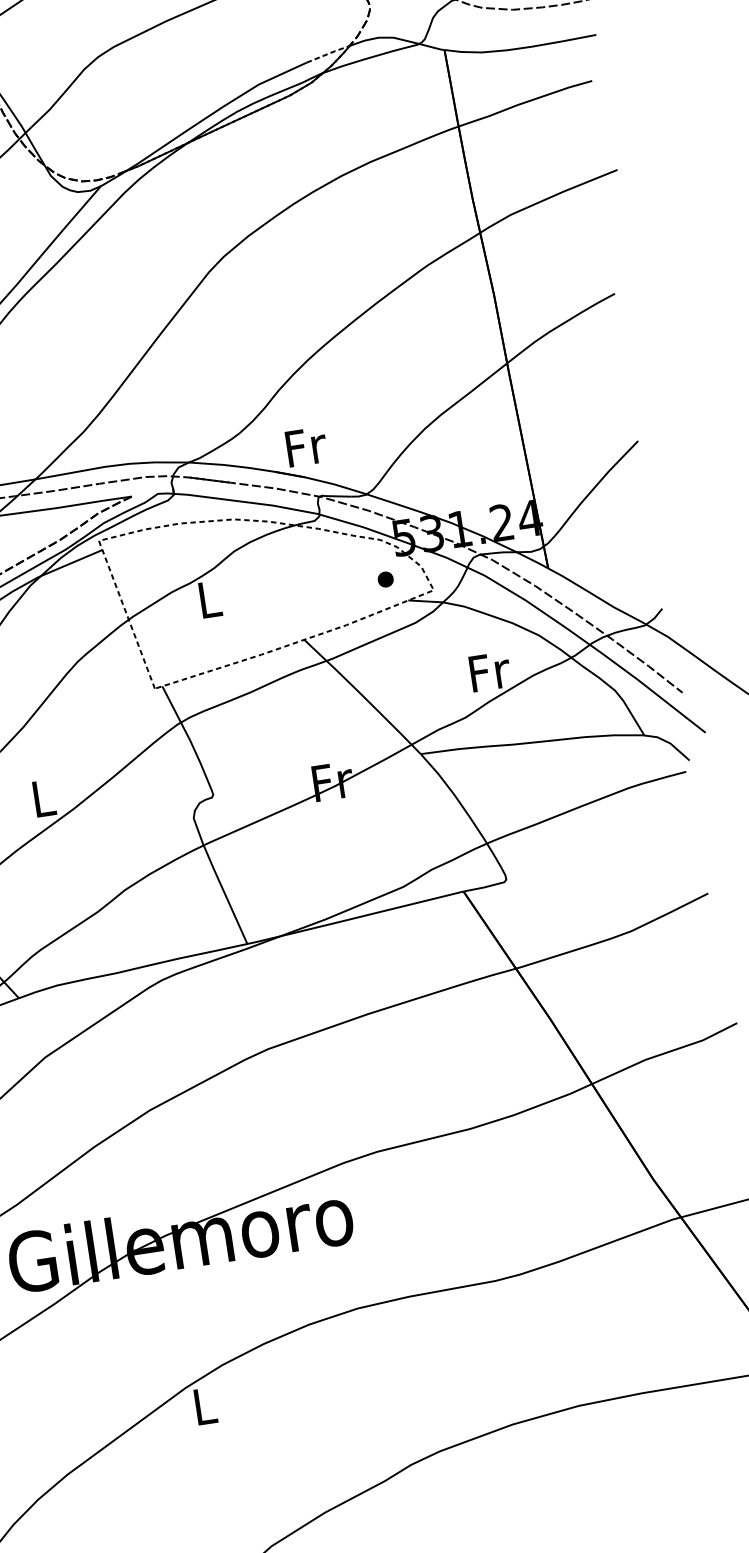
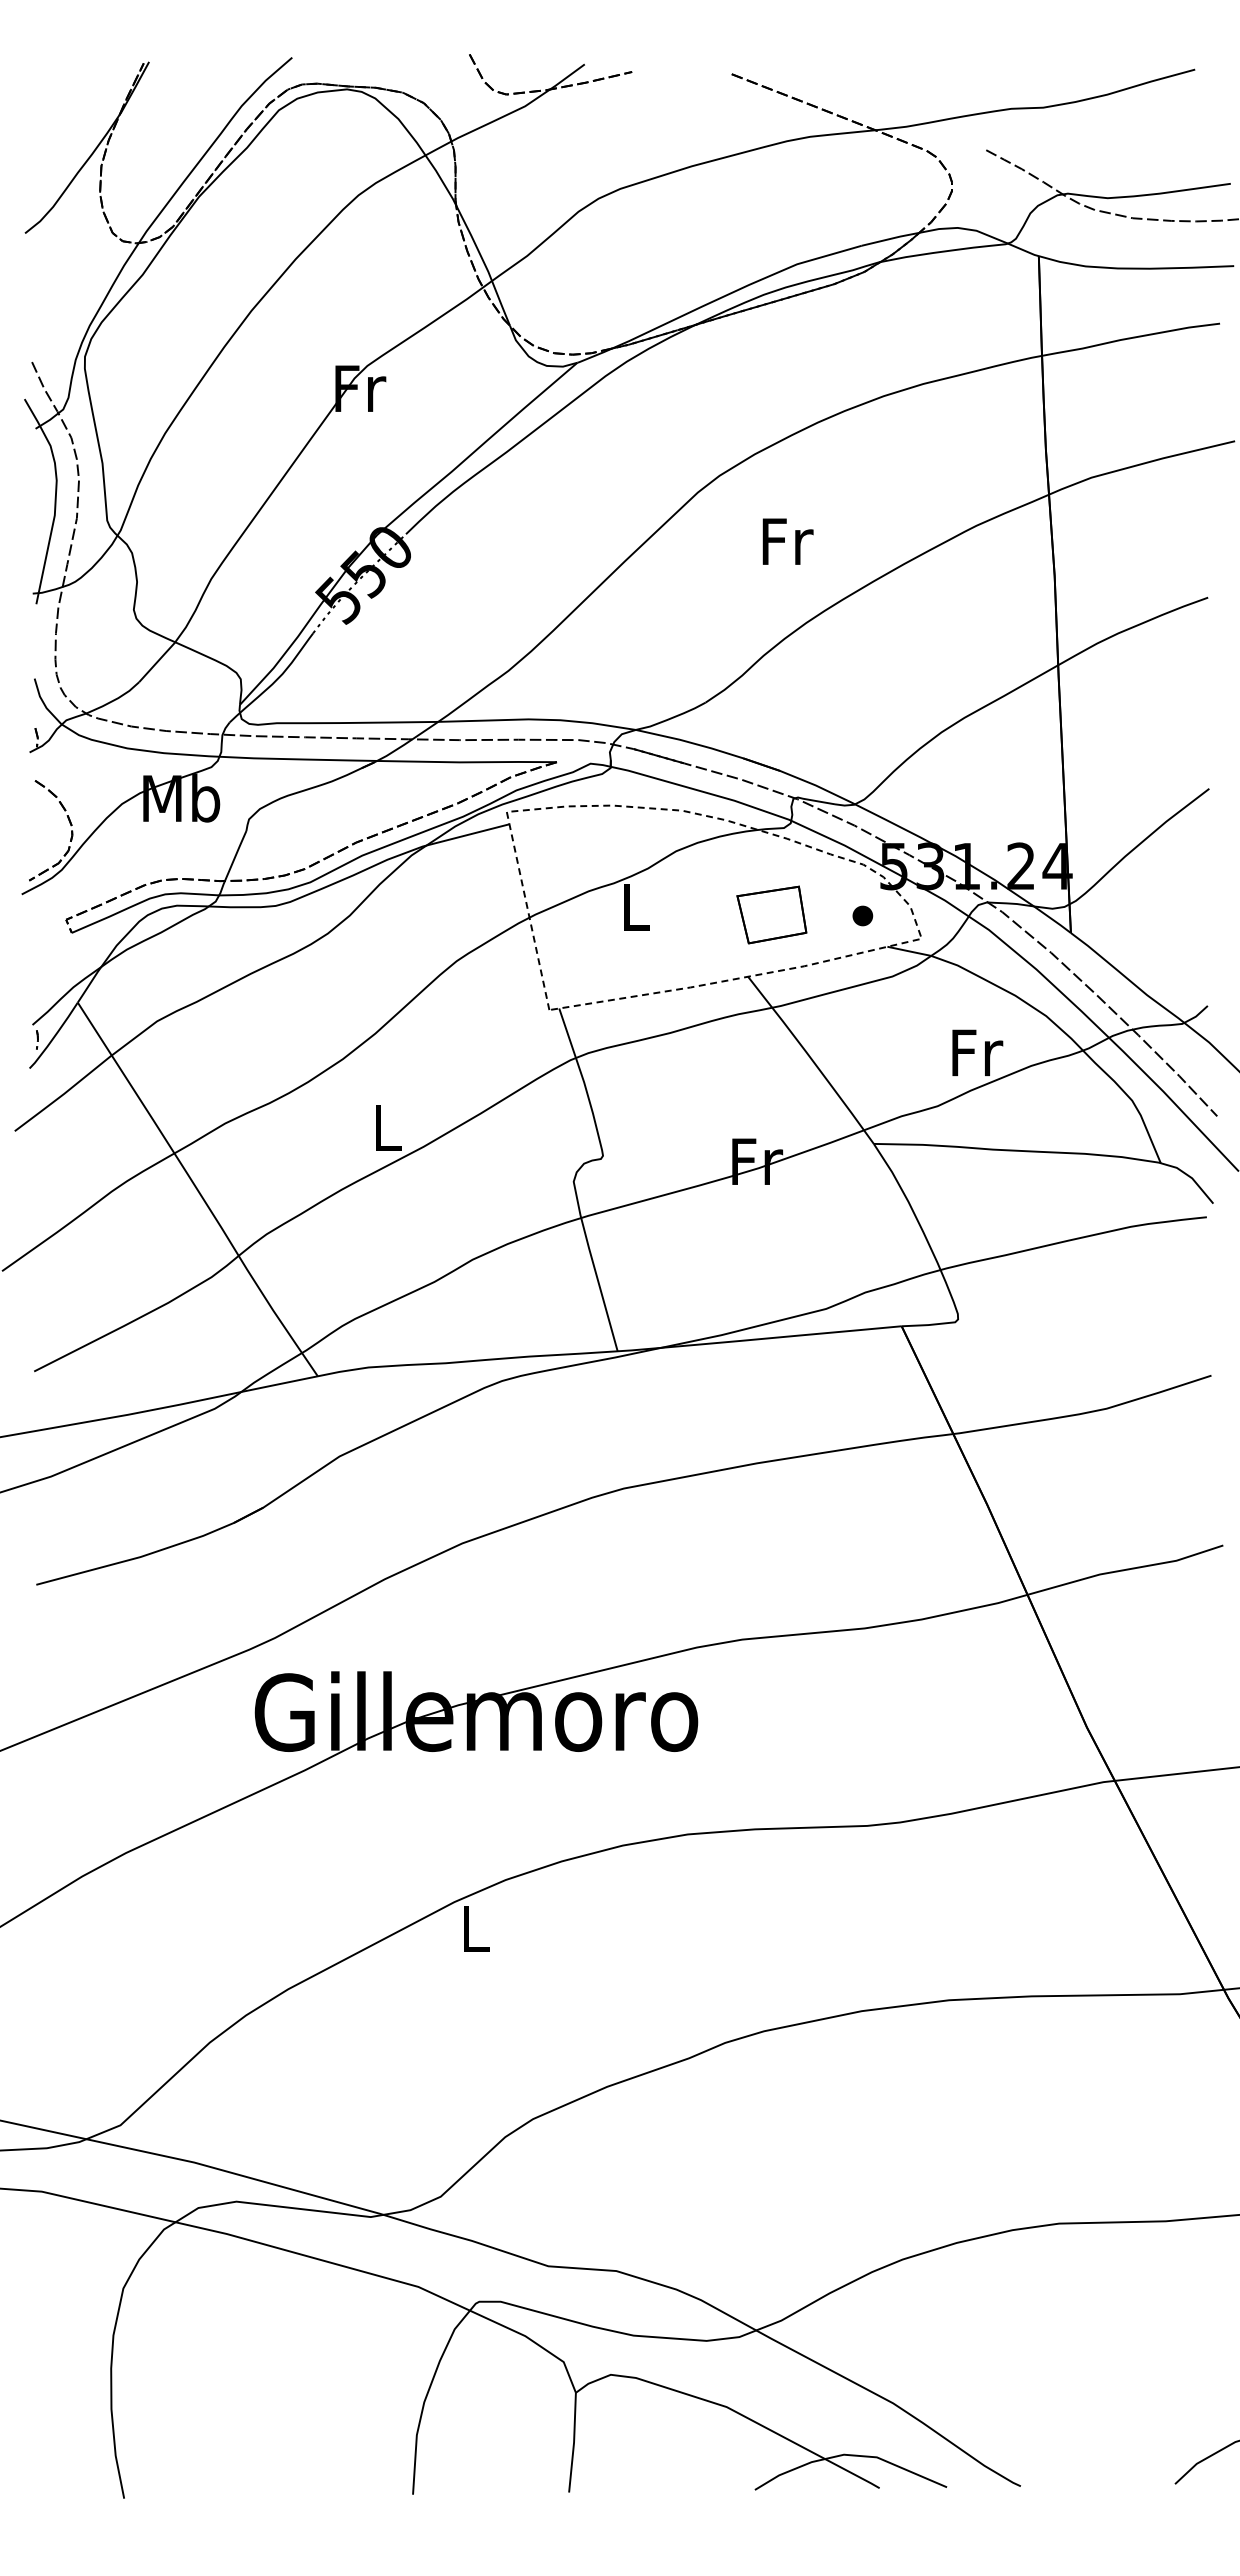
line: (328, 53) -> (891, 238), dashed -> solid
text: (306, 446) -> (787, 541), moved
part: (315, 589) -> (771, 914), added

